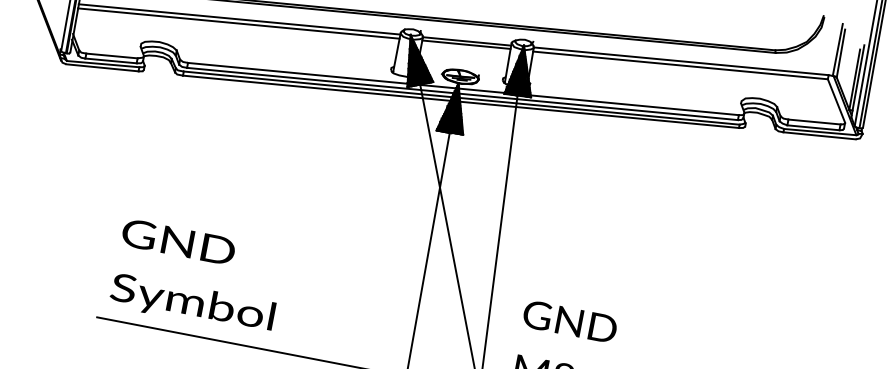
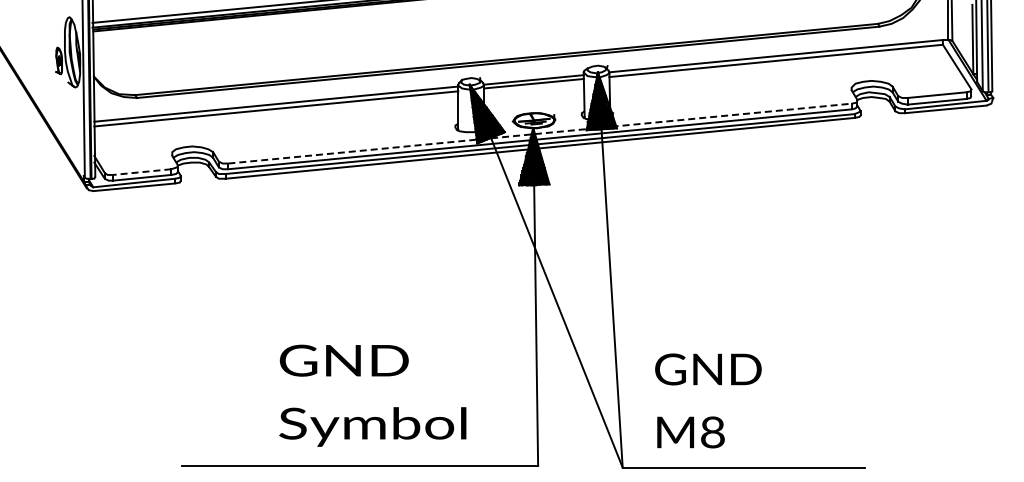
line: (111, 56) -> (141, 172), solid -> dashed
line: (463, 89) -> (540, 133), solid -> dashed
text: (197, 277) -> (372, 395), moved

